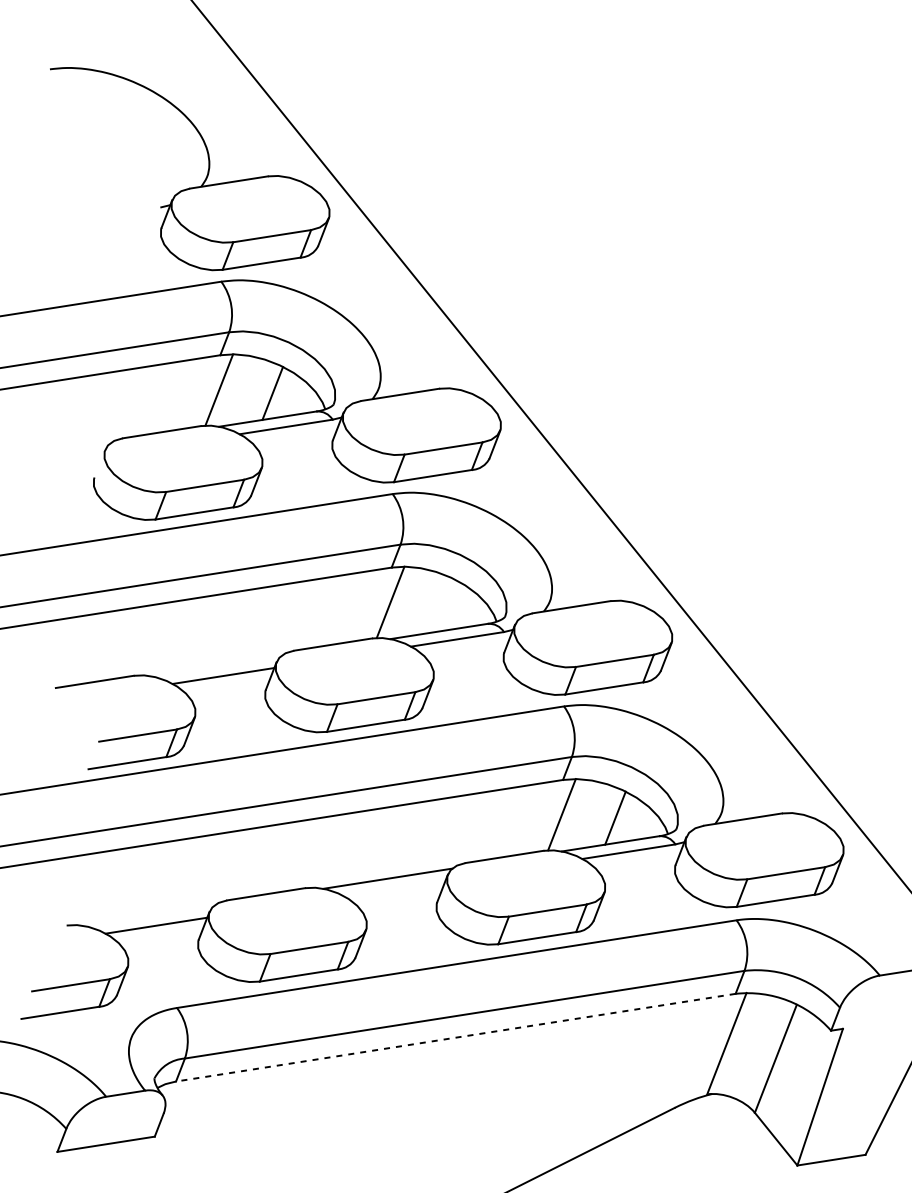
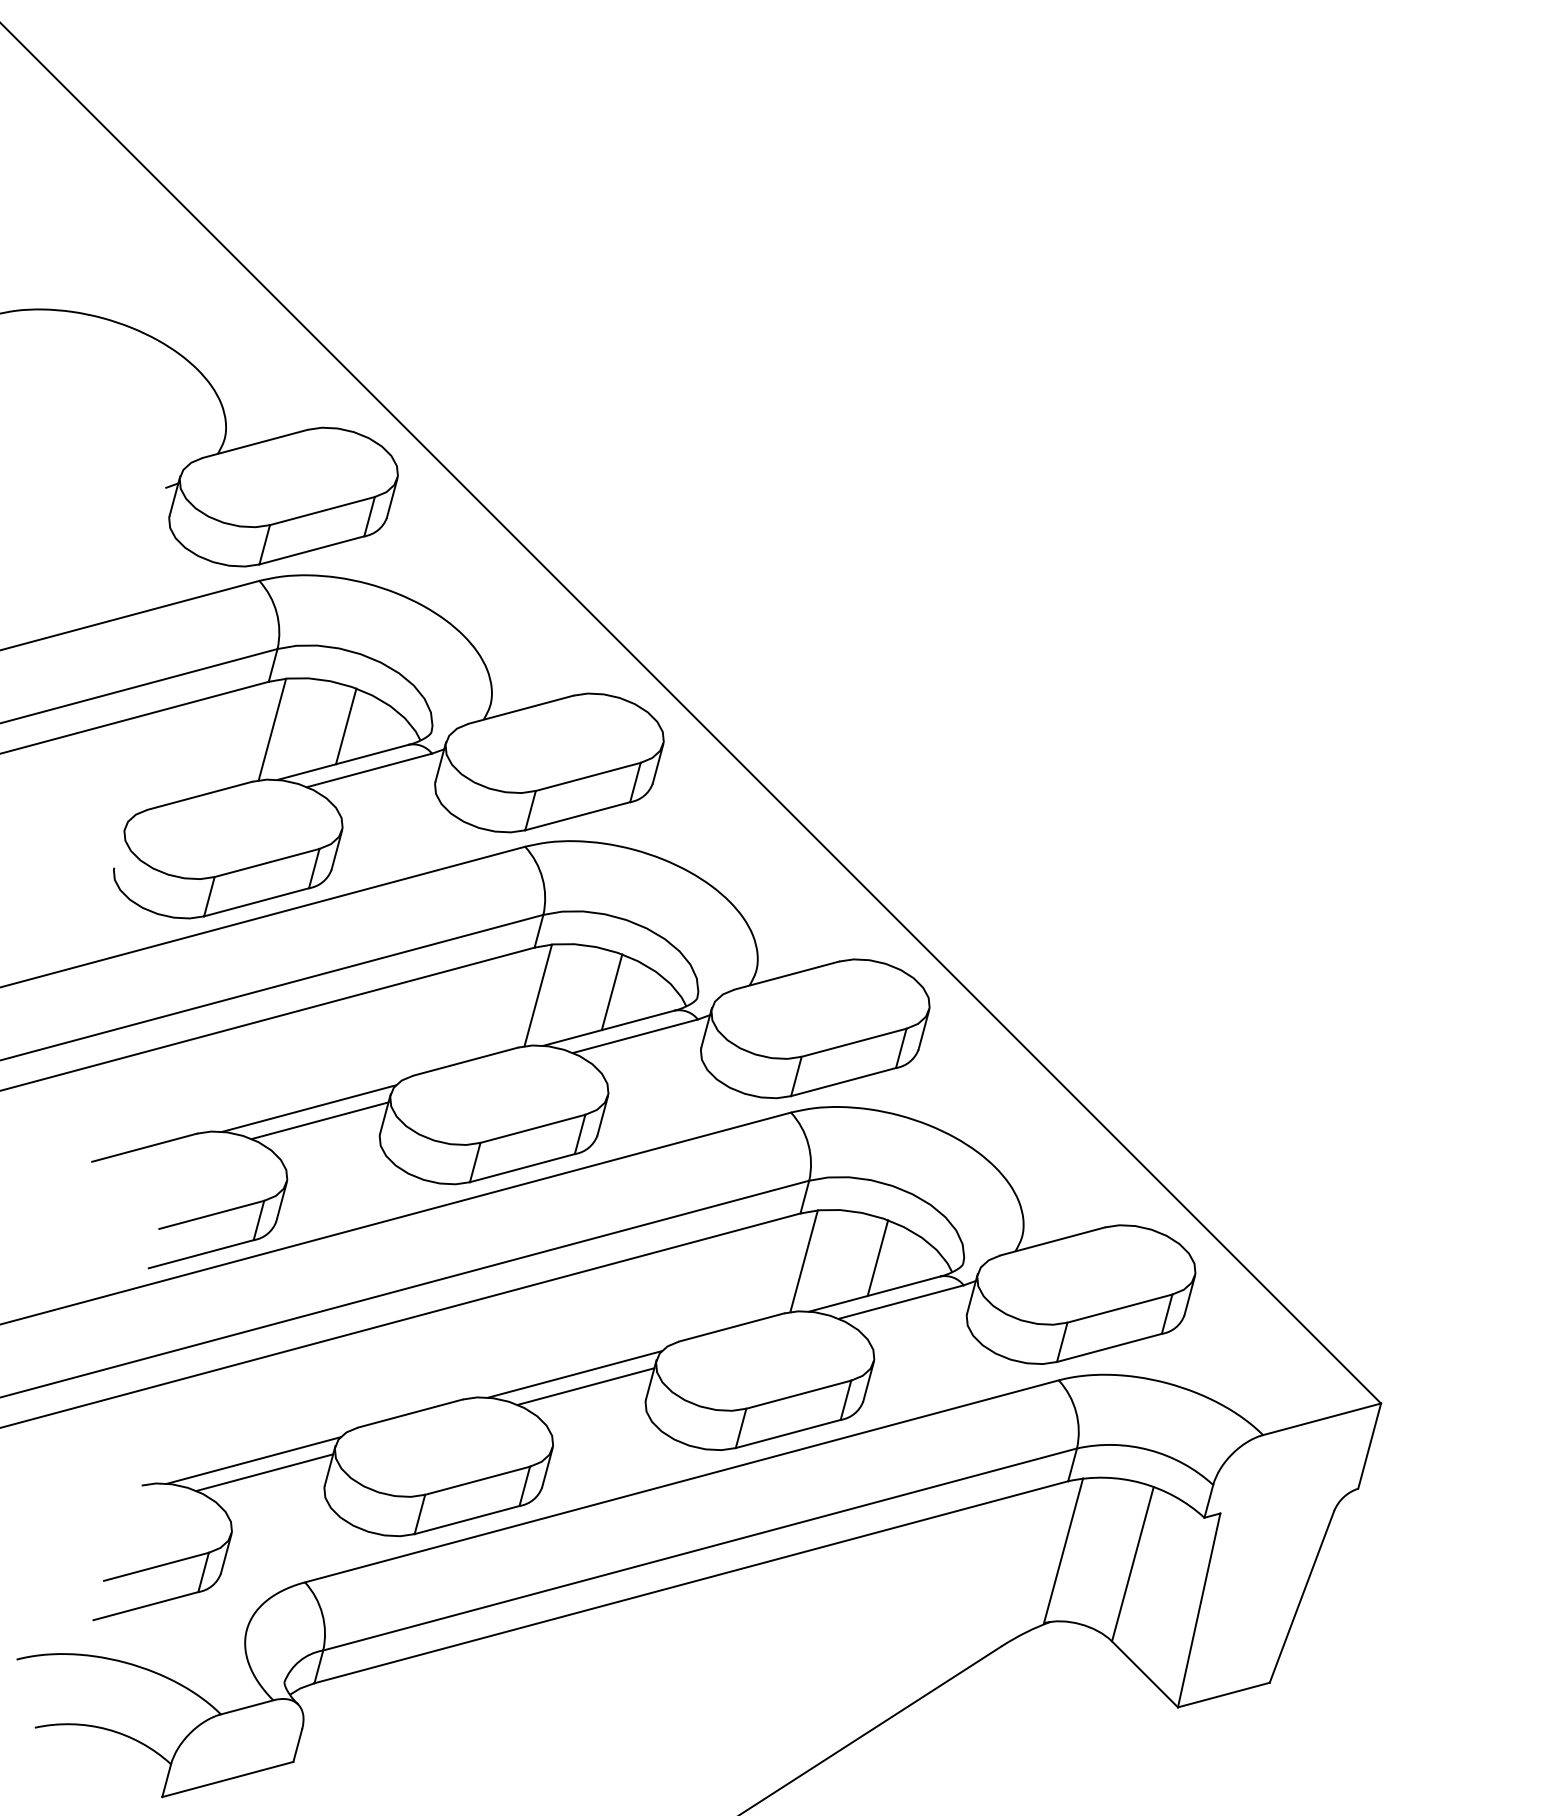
line: (443, 605) -> (611, 992), added
line: (216, 666) -> (308, 1108), added
line: (394, 888) -> (585, 1386), added
line: (149, 916) -> (253, 1460), added
line: (455, 1037) -> (690, 1582), dashed -> solid

